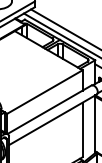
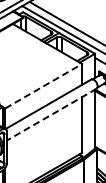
line: (45, 91) -> (44, 85), solid -> dashed
line: (52, 119) -> (51, 114), solid -> dashed

